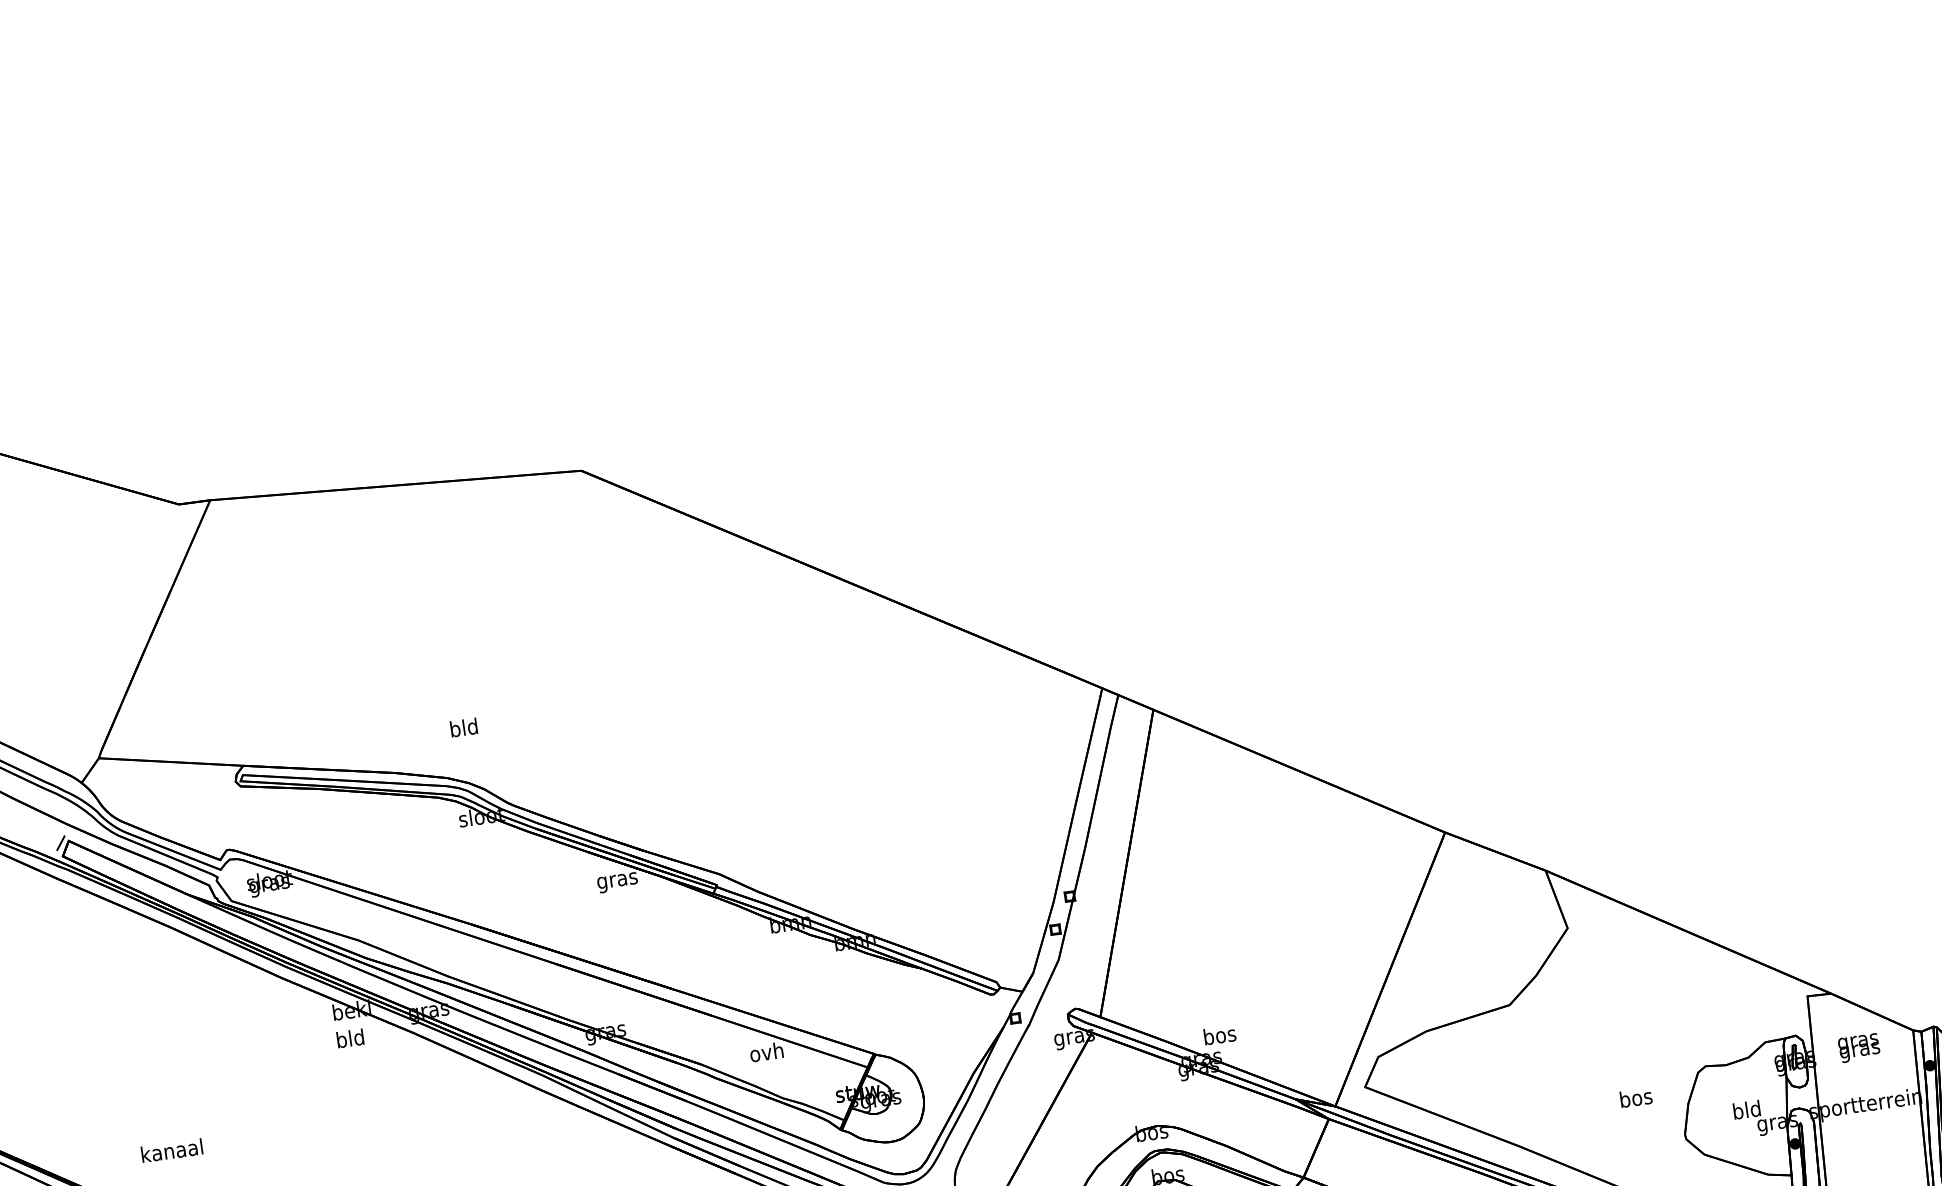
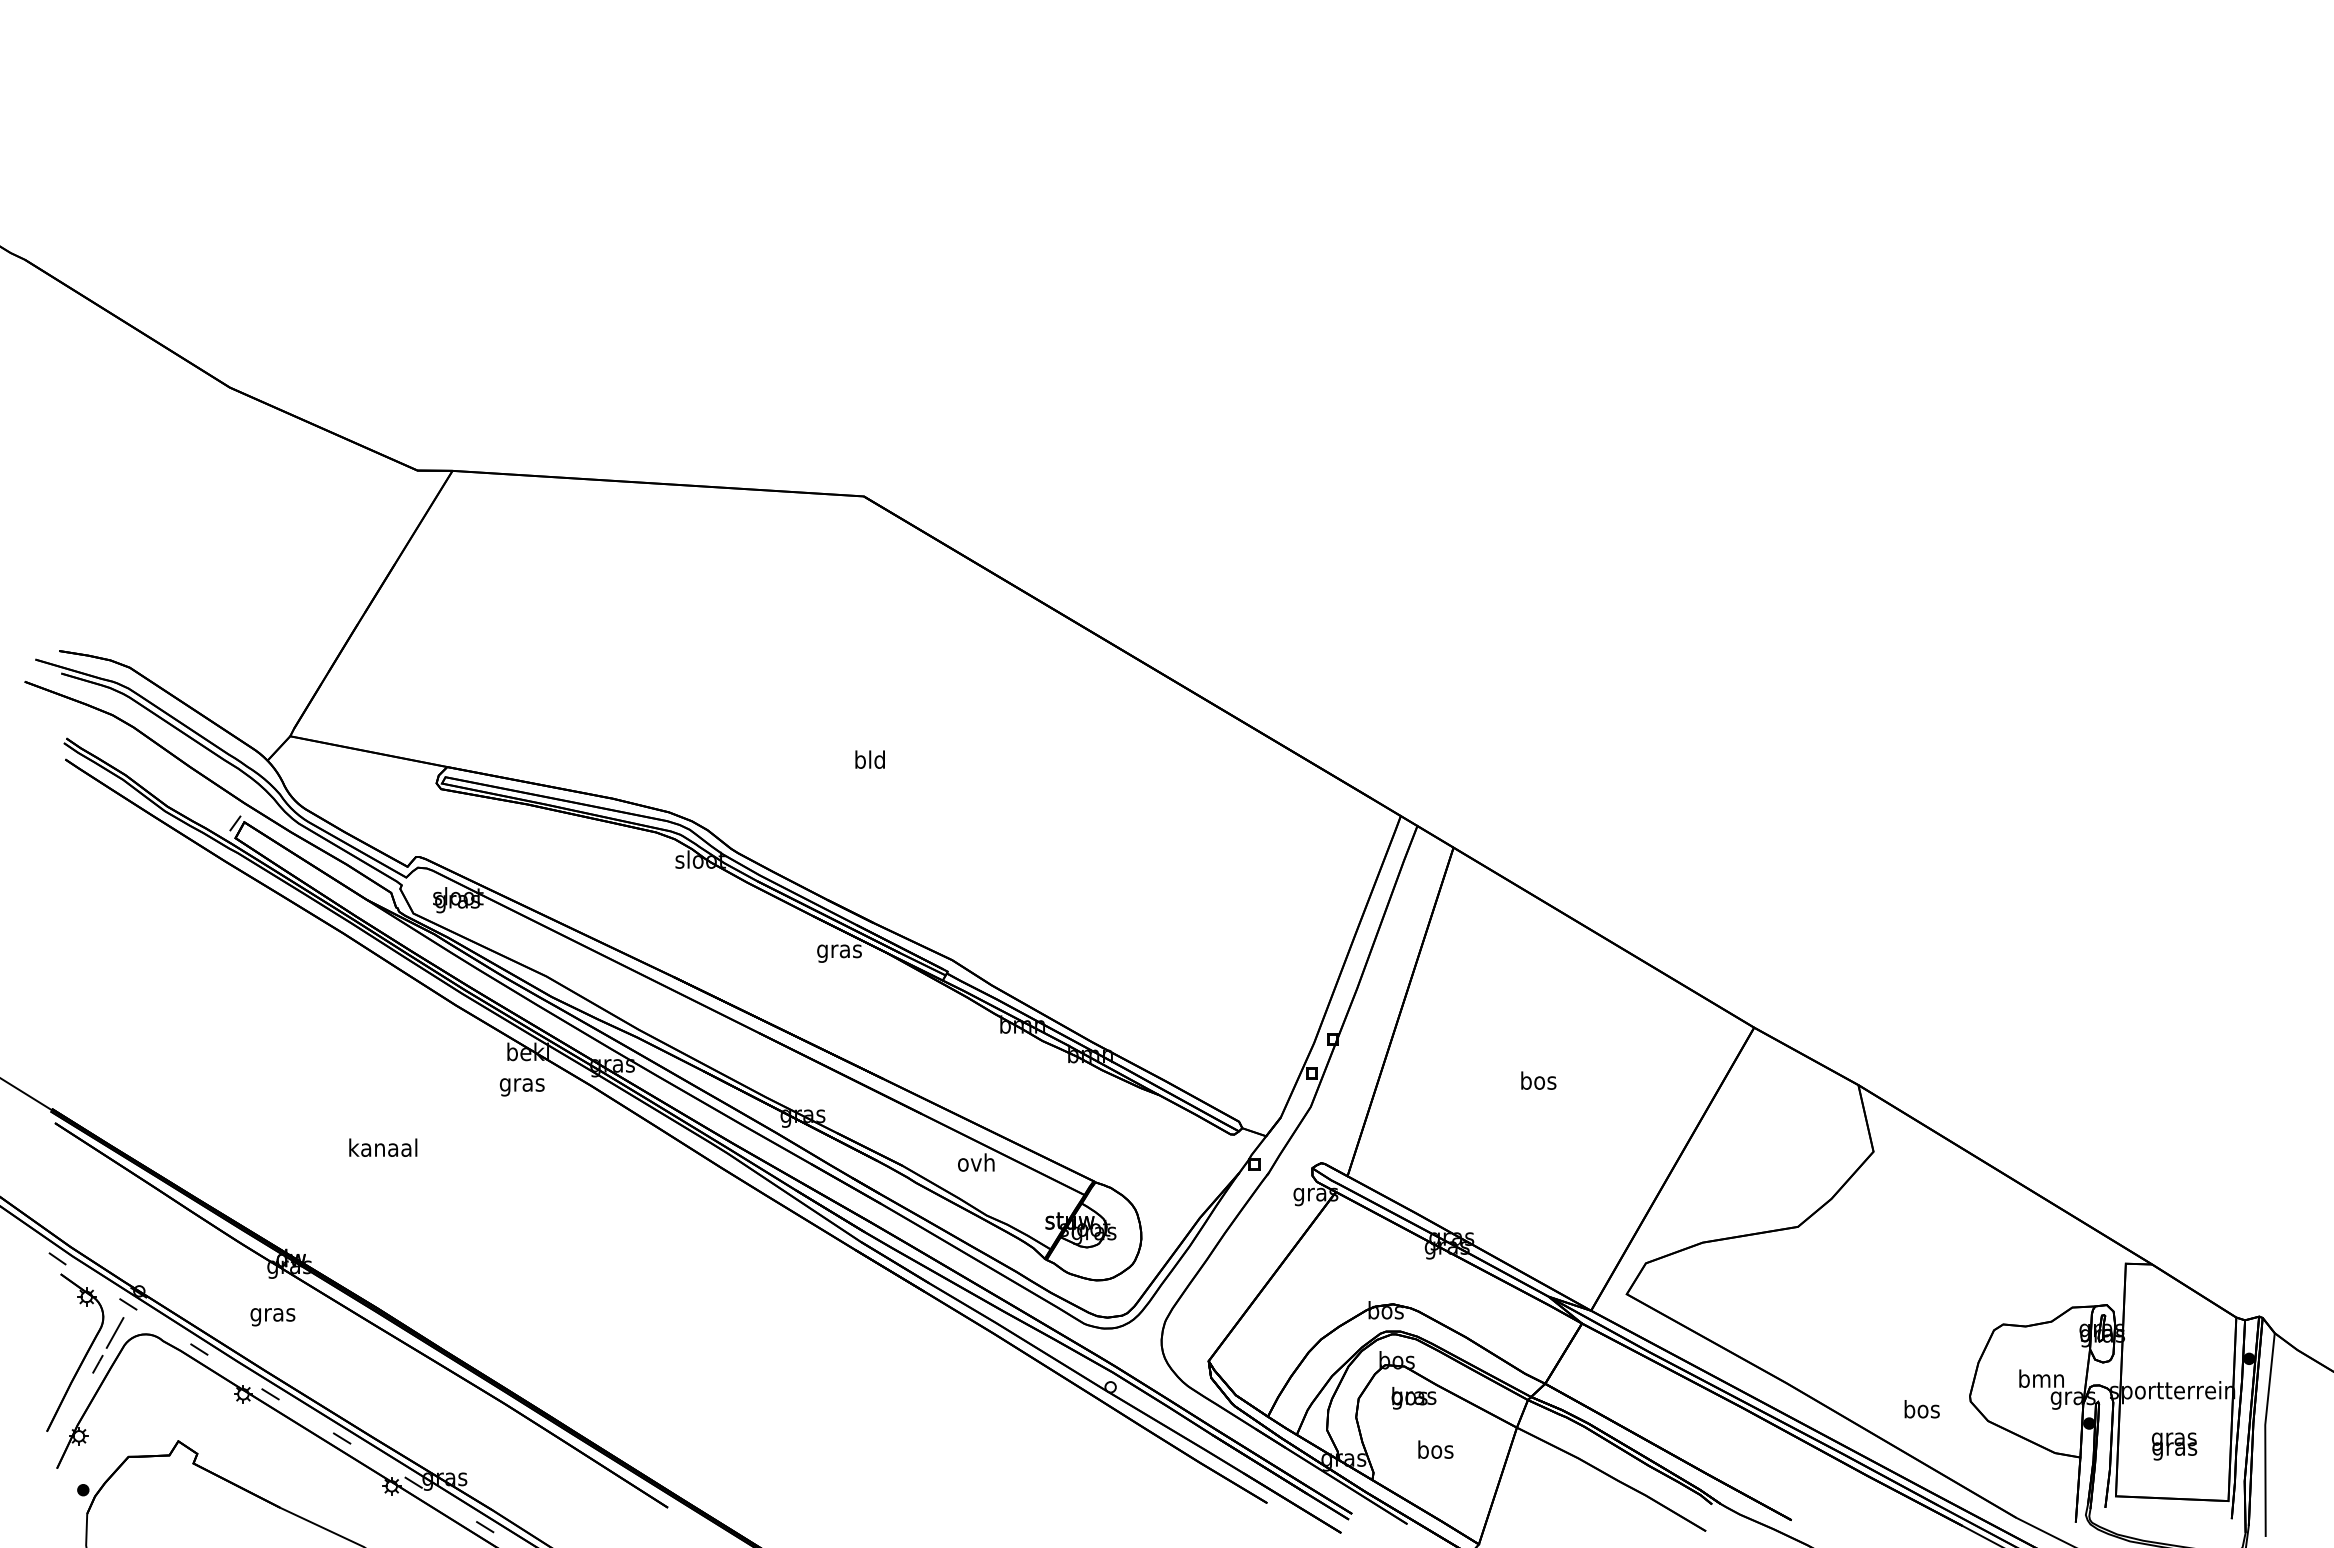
text: (463, 727) -> (869, 759), moved
text: (1219, 1035) -> (1538, 1080), moved
text: (349, 1040) -> (521, 1084), bld -> gras
text: (1859, 1048) -> (2174, 1446), moved
text: (1635, 1098) -> (1921, 1409), moved
text: (1746, 1109) -> (2041, 1378), bld -> bmn
text: (172, 1150) -> (383, 1147), moved

